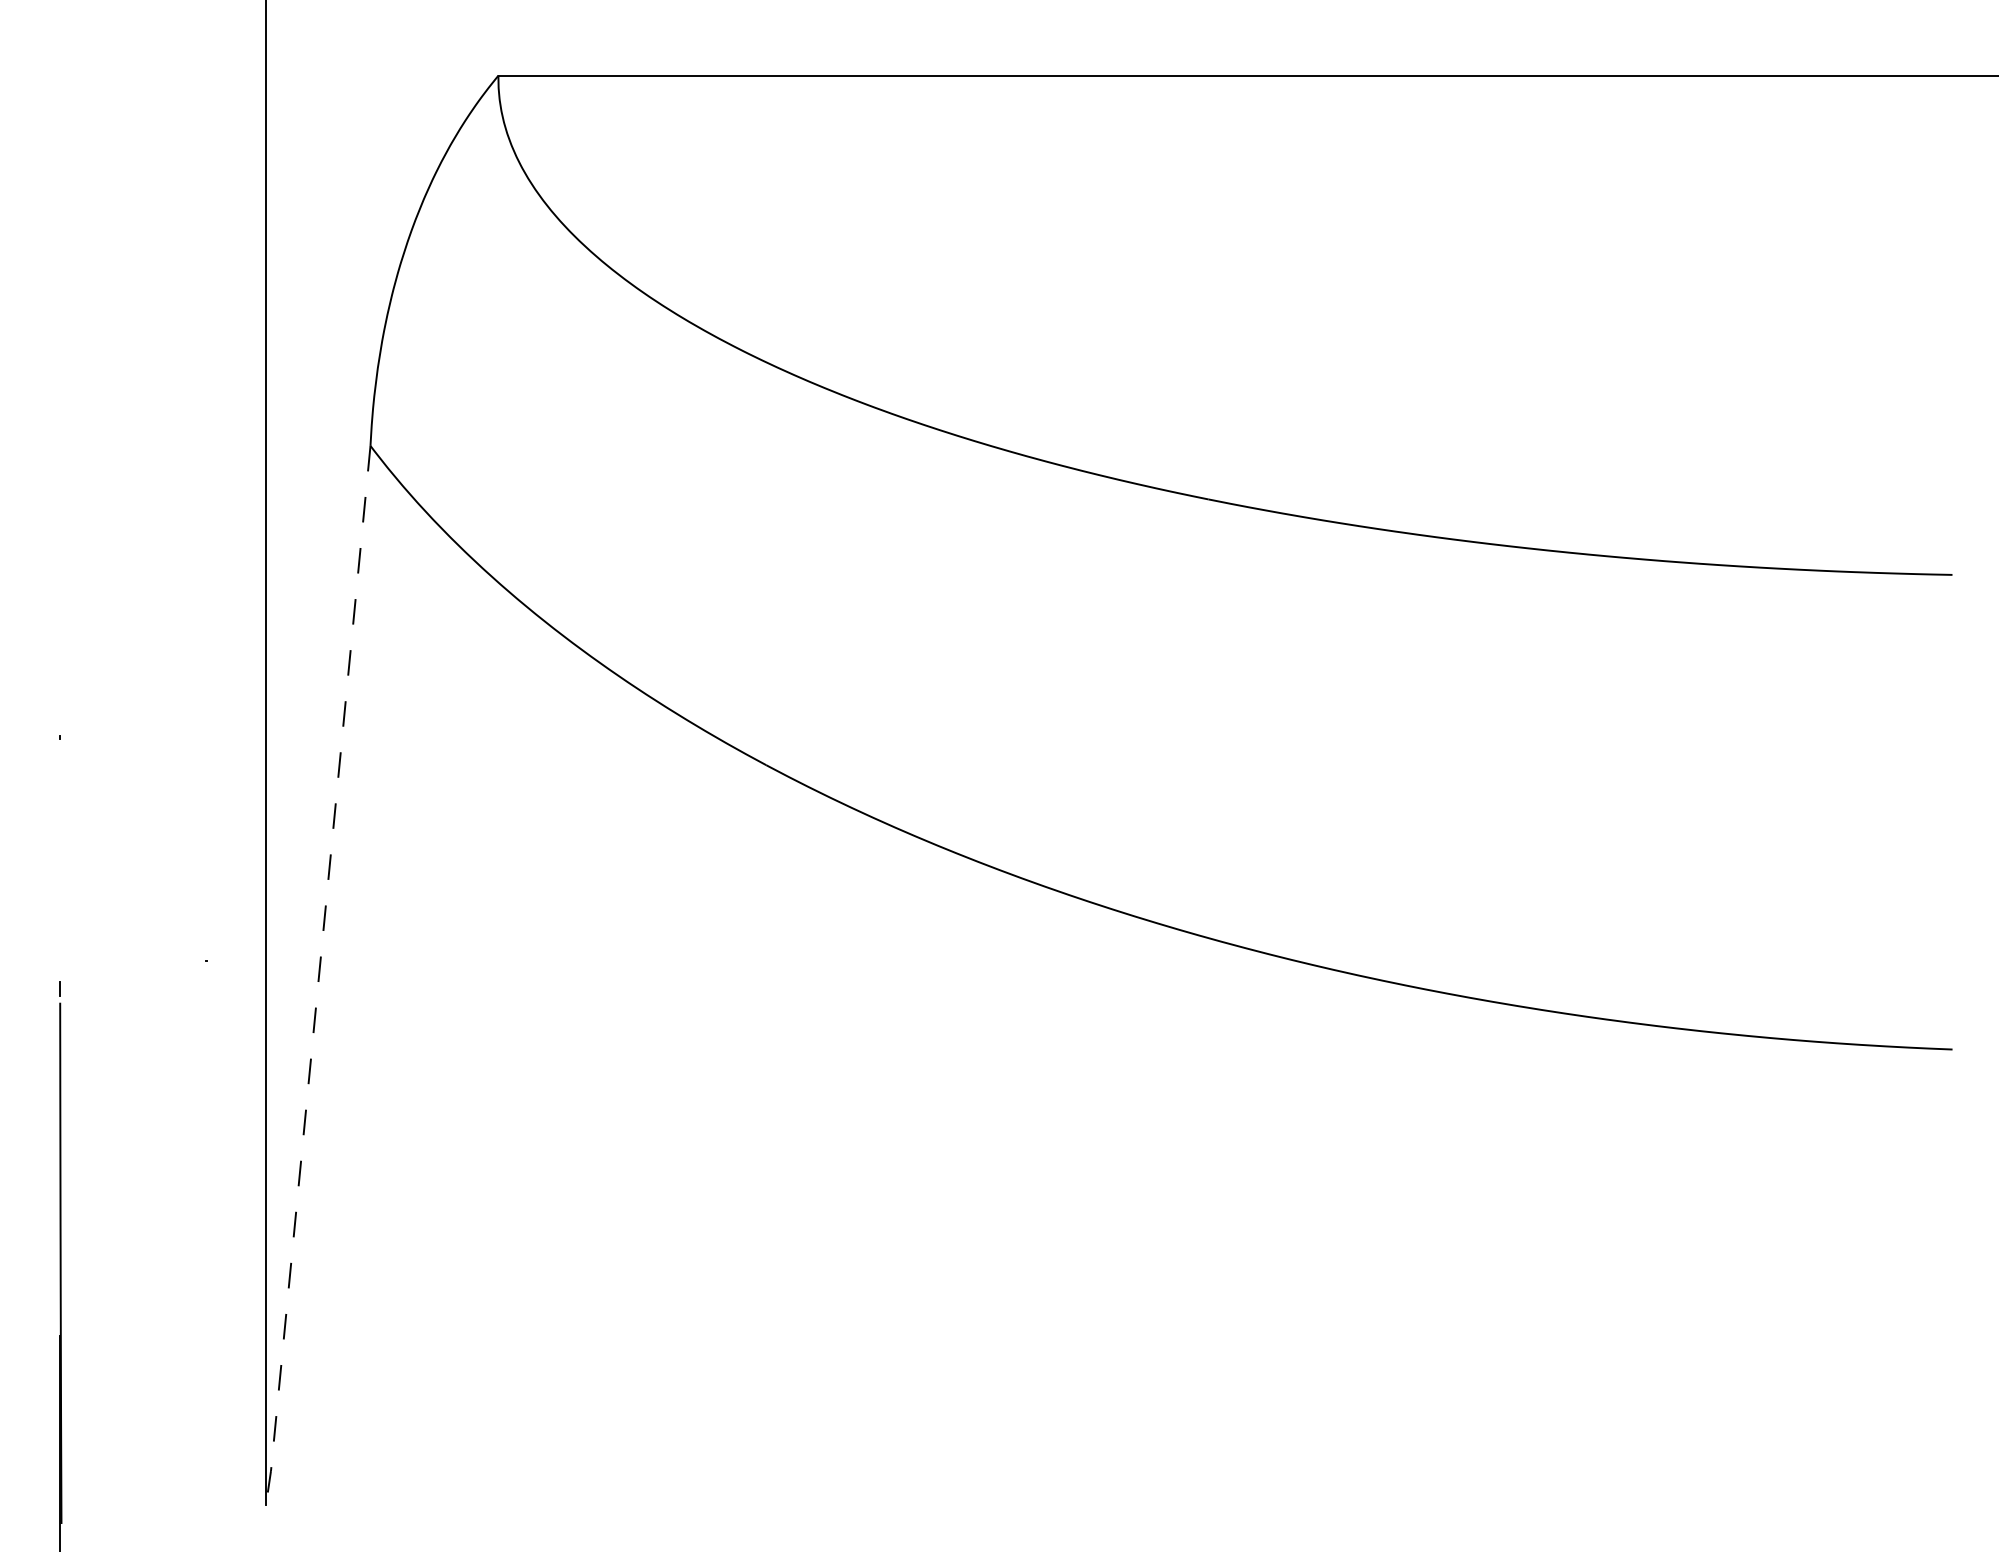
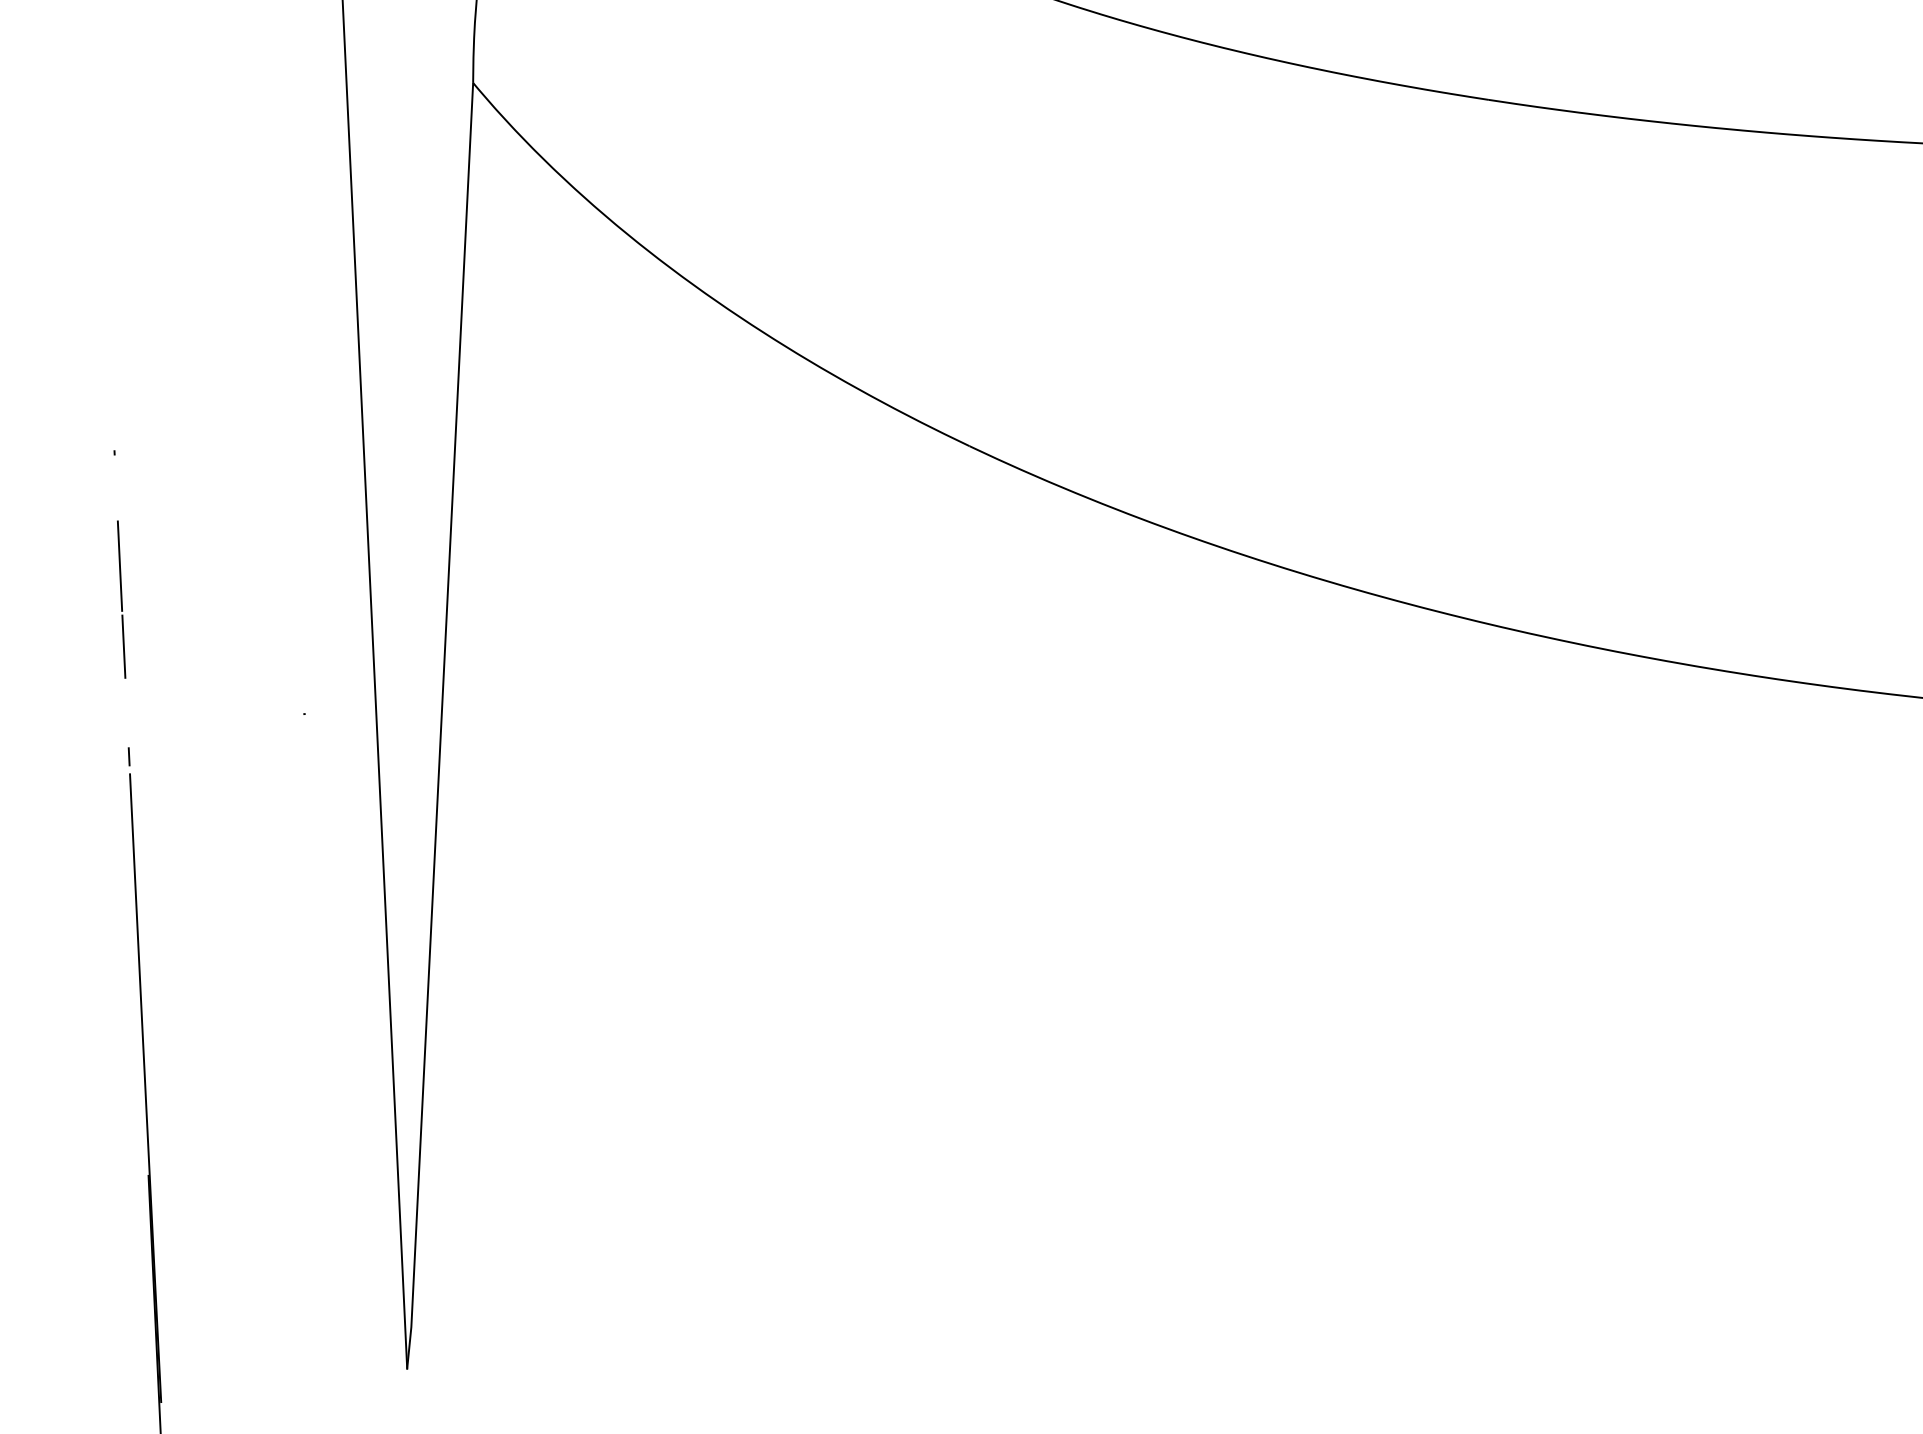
line: (59, 858) -> (120, 599), added
line: (318, 976) -> (440, 726), dashed -> solid

